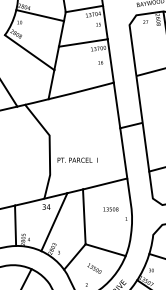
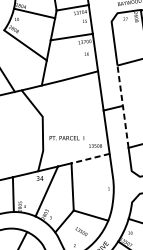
line: (142, 122) -> (122, 105), solid -> dashed
line: (104, 184) -> (90, 159), solid -> dashed
text: (110, 209) -> (95, 146), moved

